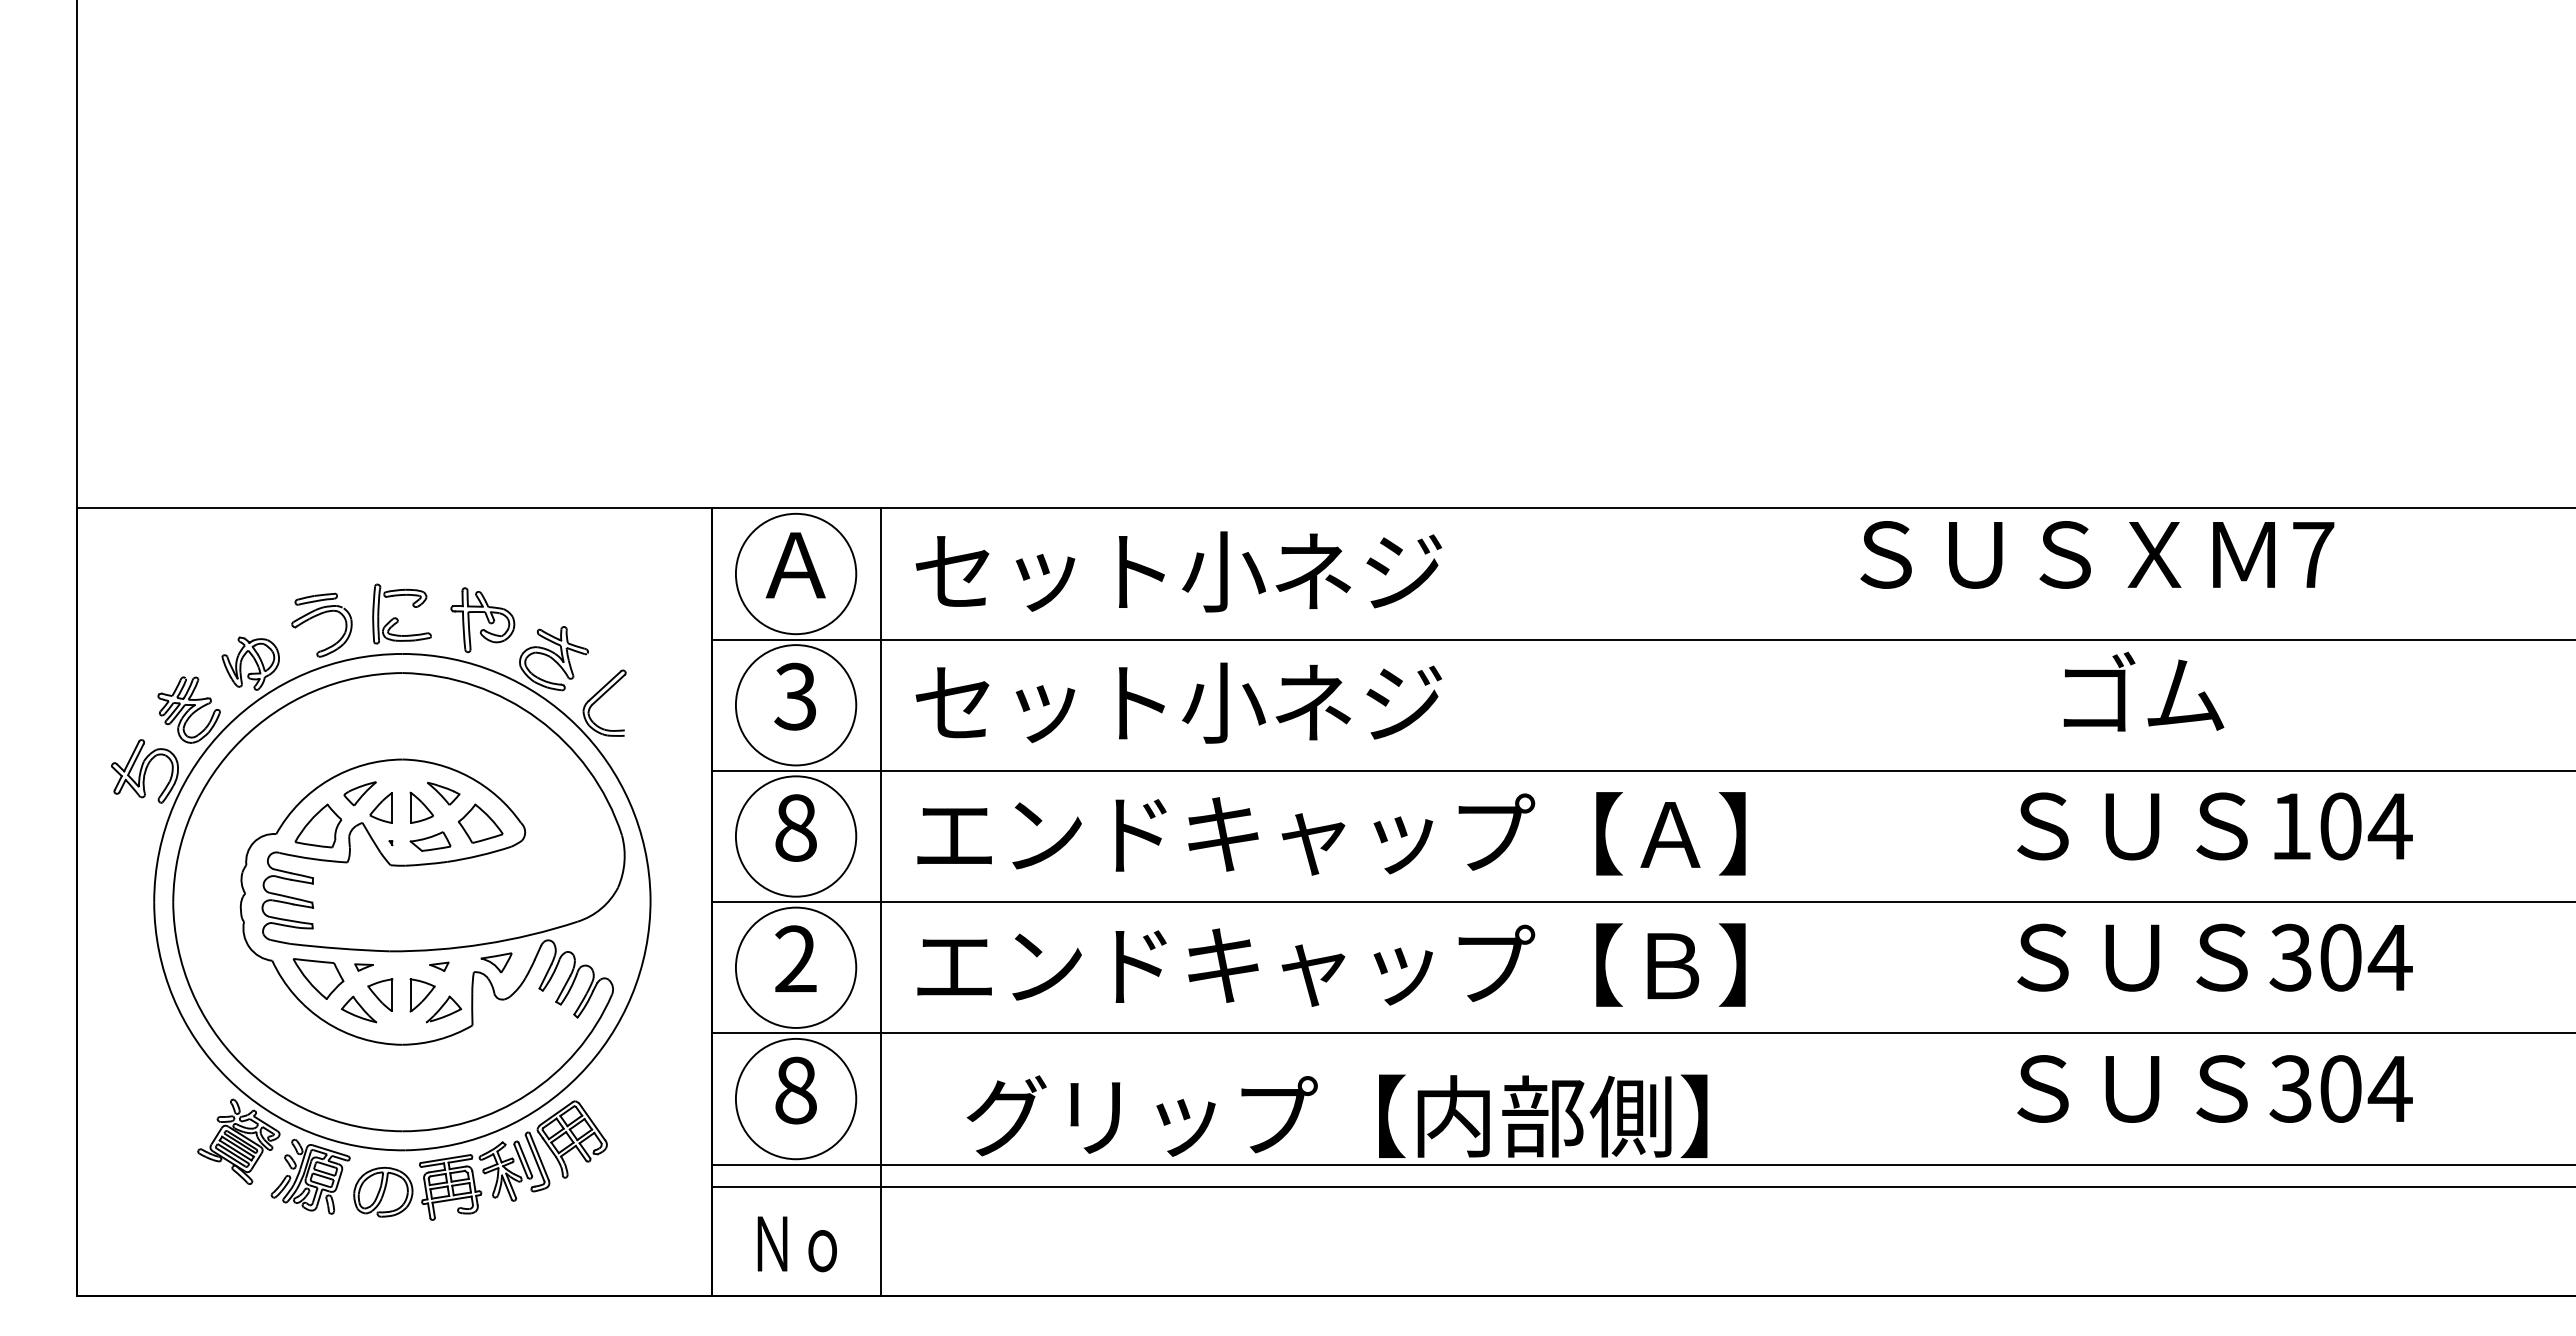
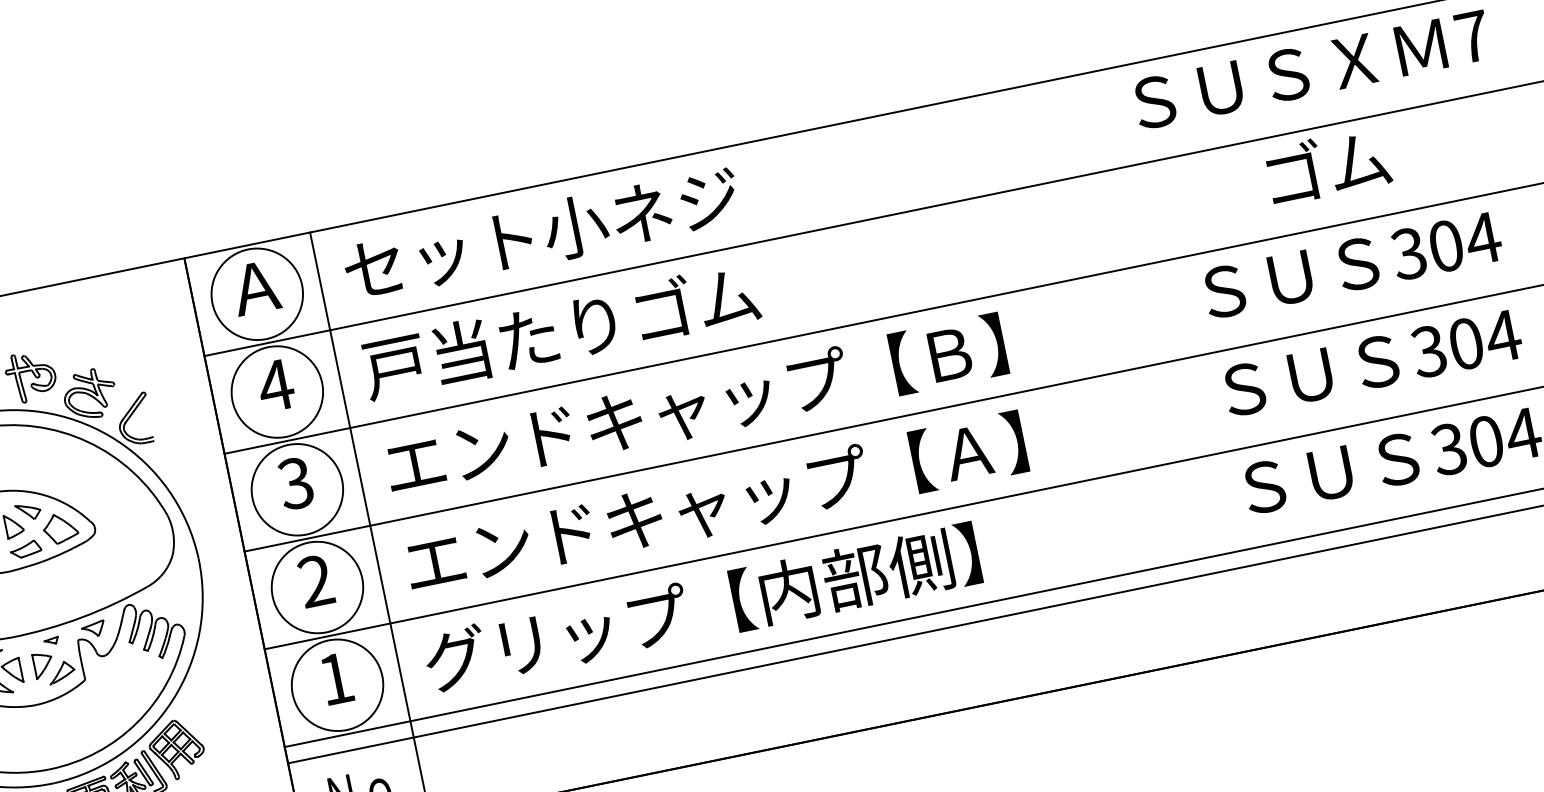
text: (2097, 554) -> (1311, 69), moved
text: (2143, 691) -> (1327, 165), moved
text: (795, 696) -> (275, 385), 3 -> 4
text: (1177, 701) -> (560, 330), セット小ネジ -> 戸当たりゴム
text: (2290, 826) -> (1408, 253), 104 -> 304
text: (795, 827) -> (295, 483), 8 -> 3
text: (1670, 834) -> (948, 354), エンドキャップ【Ａ】 -> エンドキャップ【Ｂ】
text: (1670, 966) -> (968, 452), エンドキャップ【Ｂ】 -> エンドキャップ【Ａ】
text: (795, 1090) -> (335, 679), 8 -> 1
text: (1336, 1115) -> (701, 607), moved

